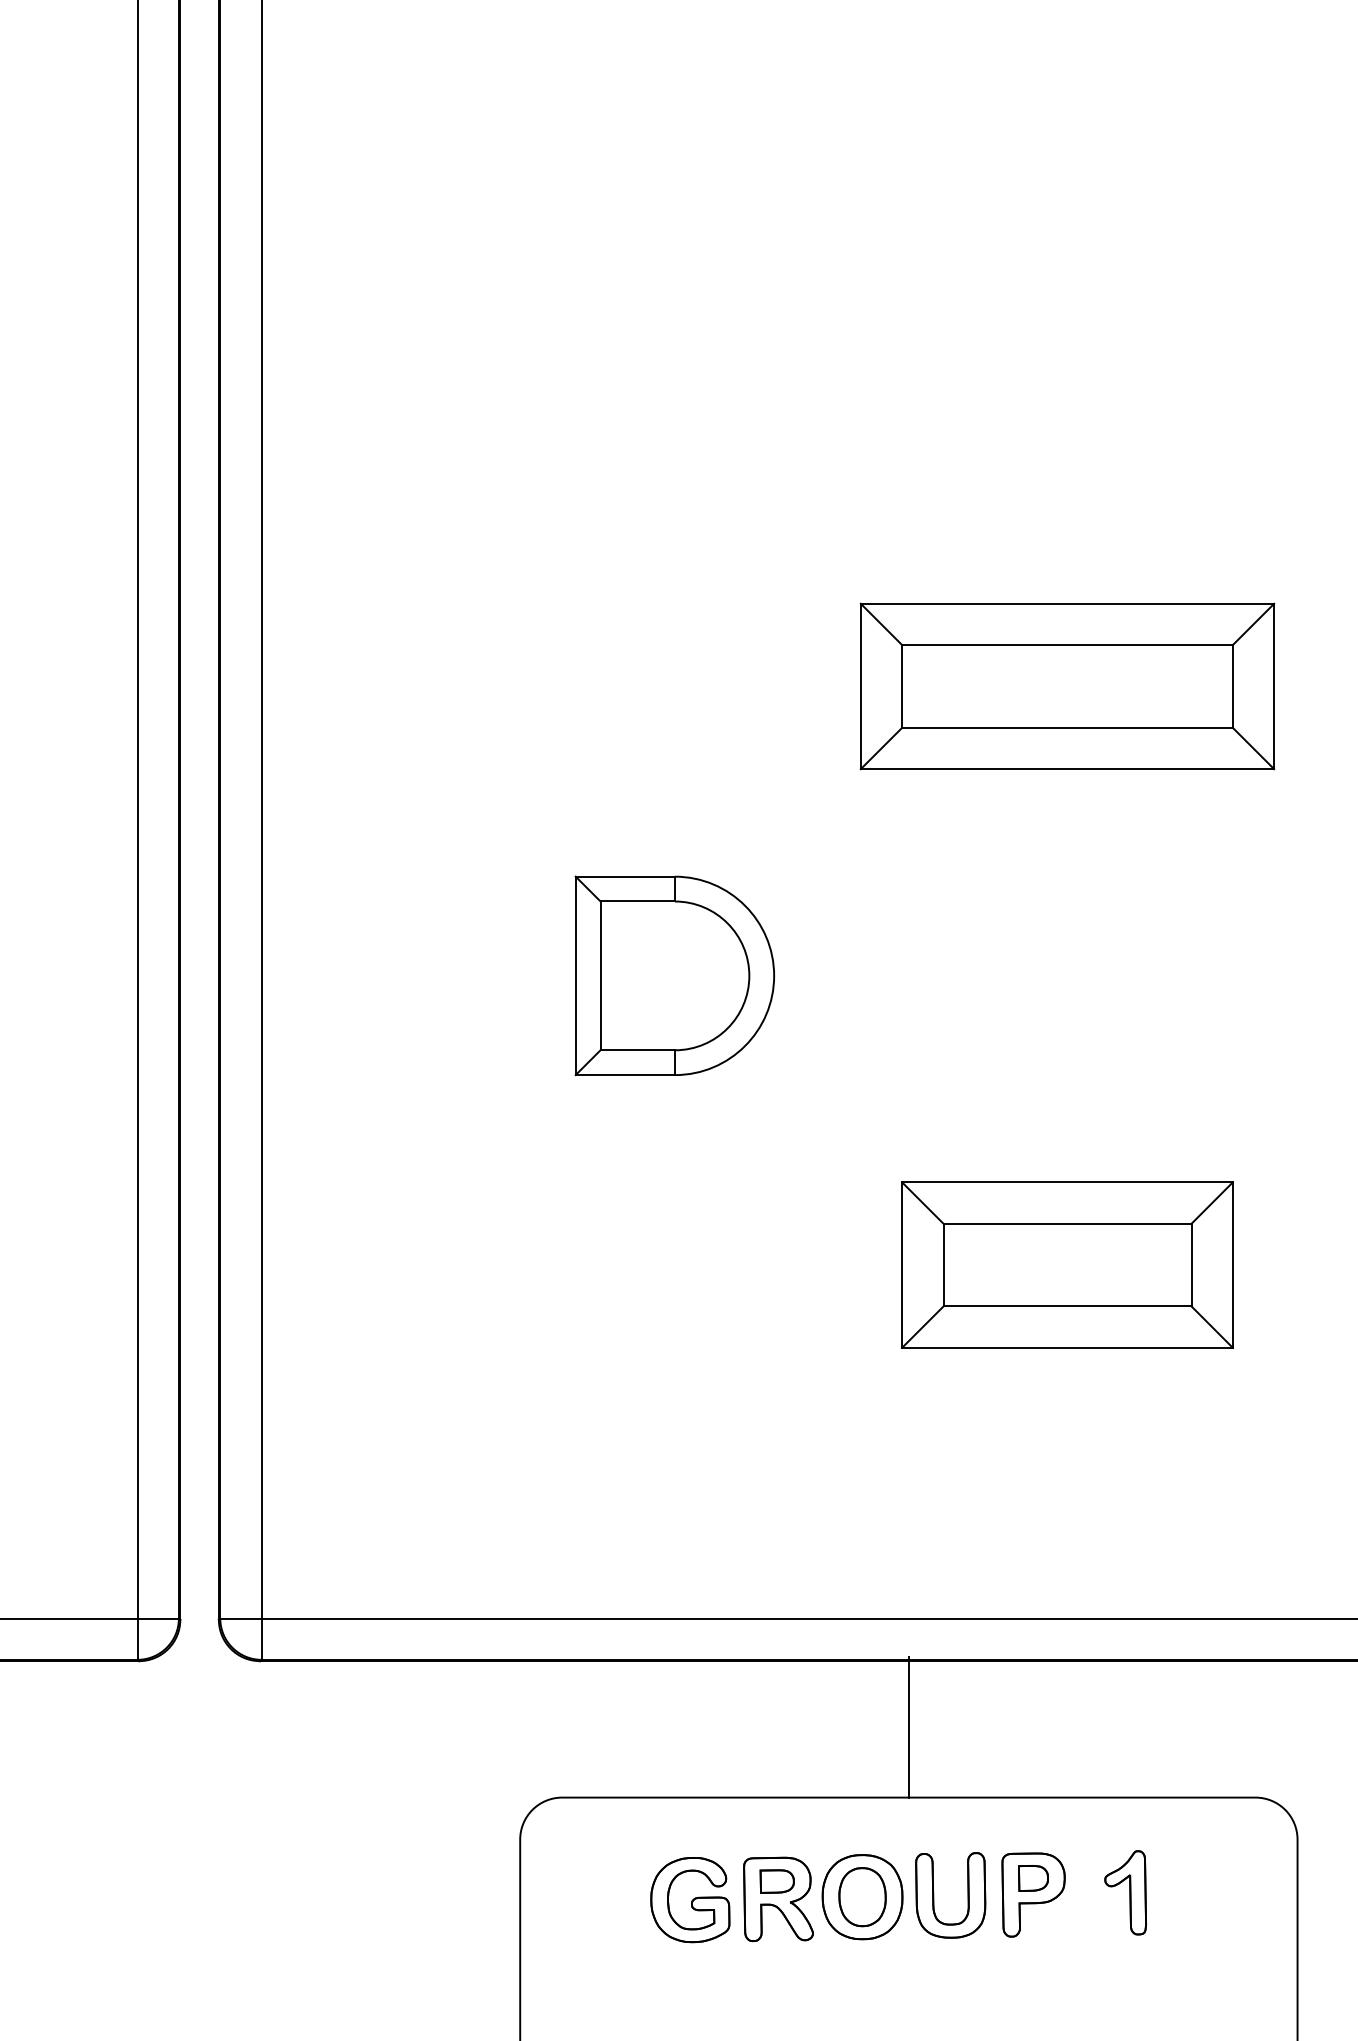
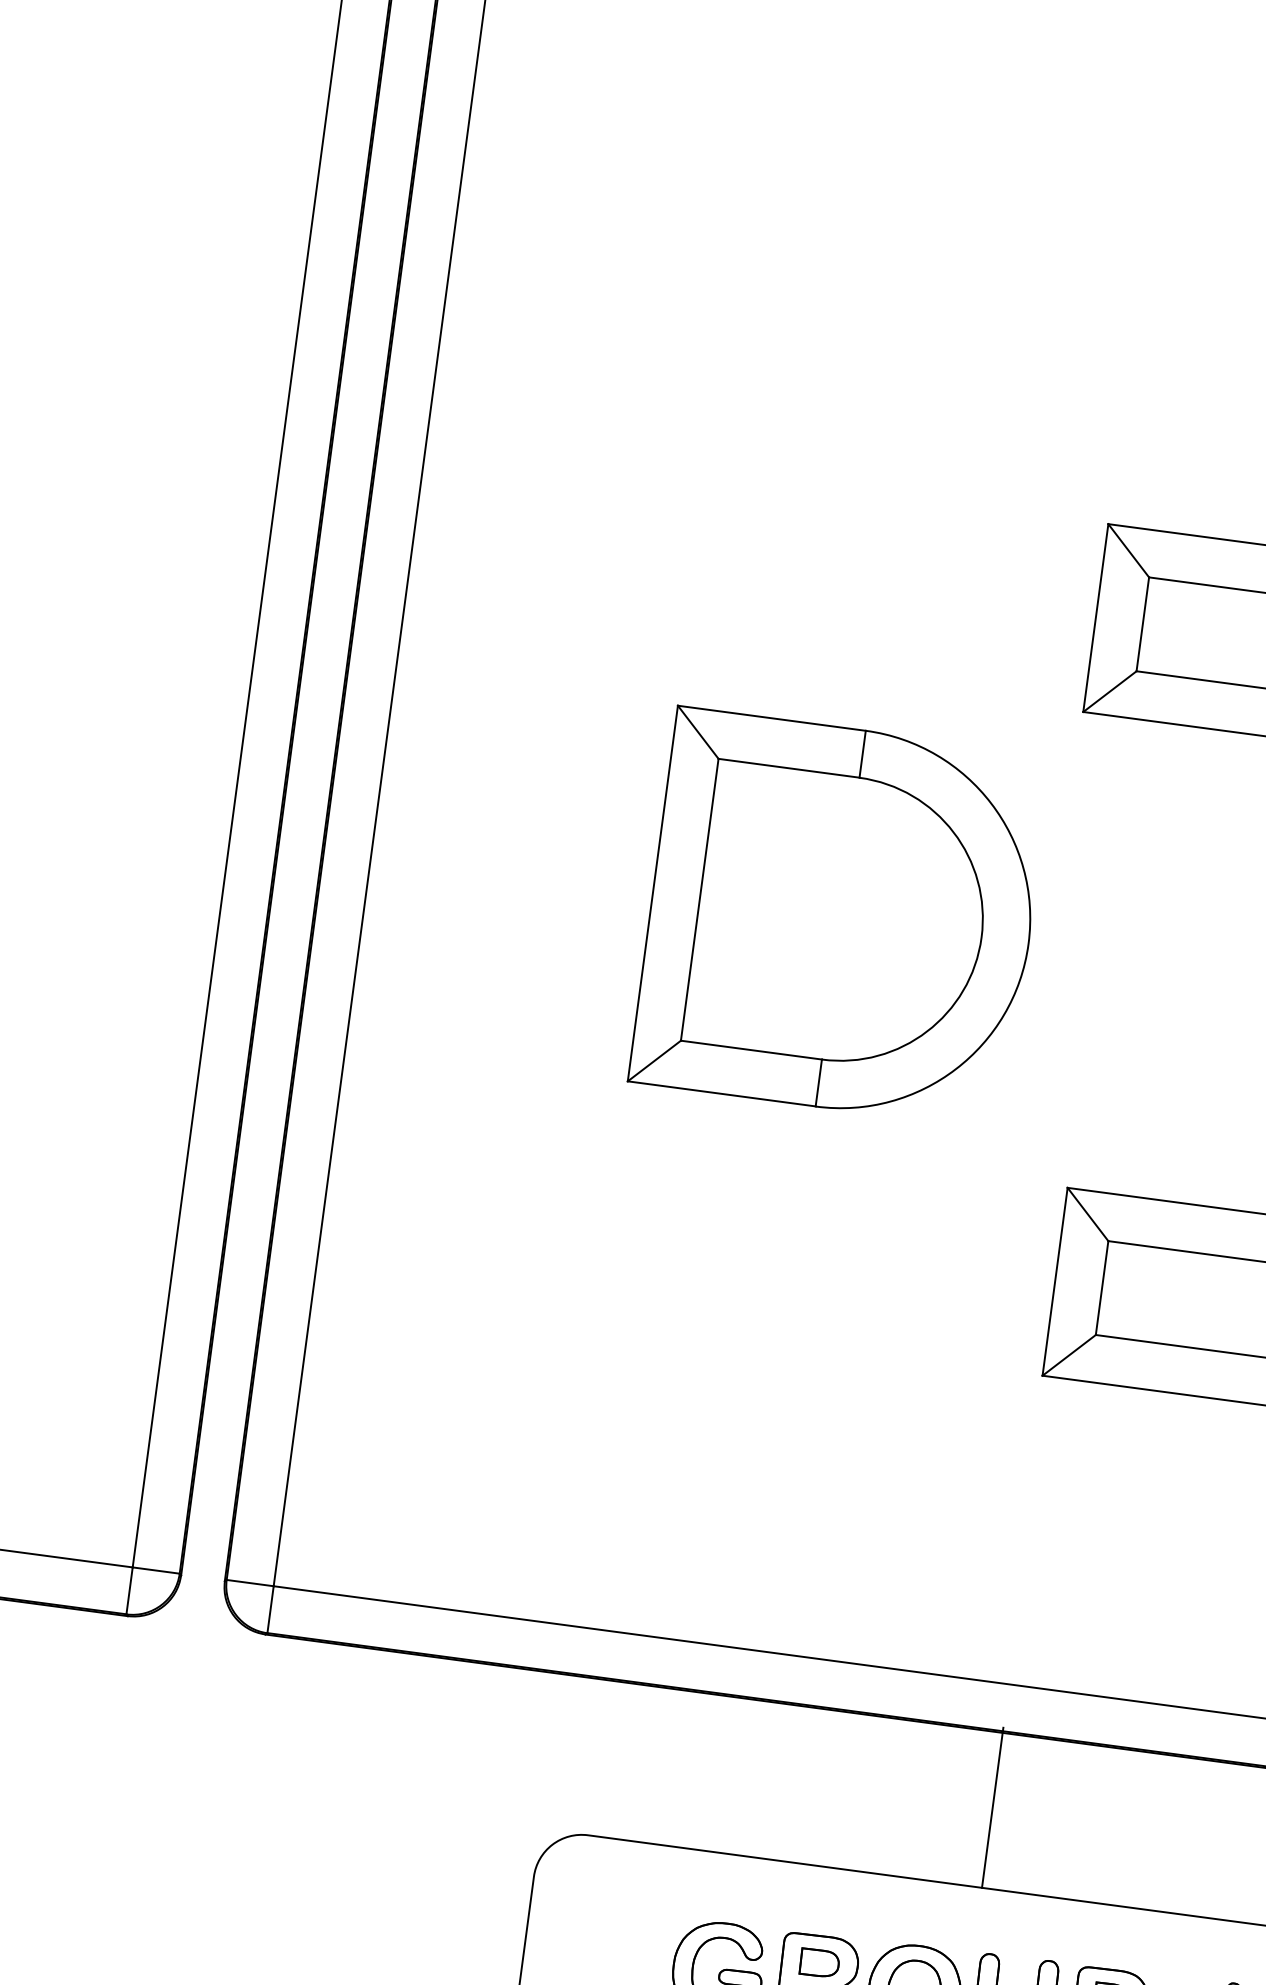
part: (674, 975) -> (840, 918), size x1.67

